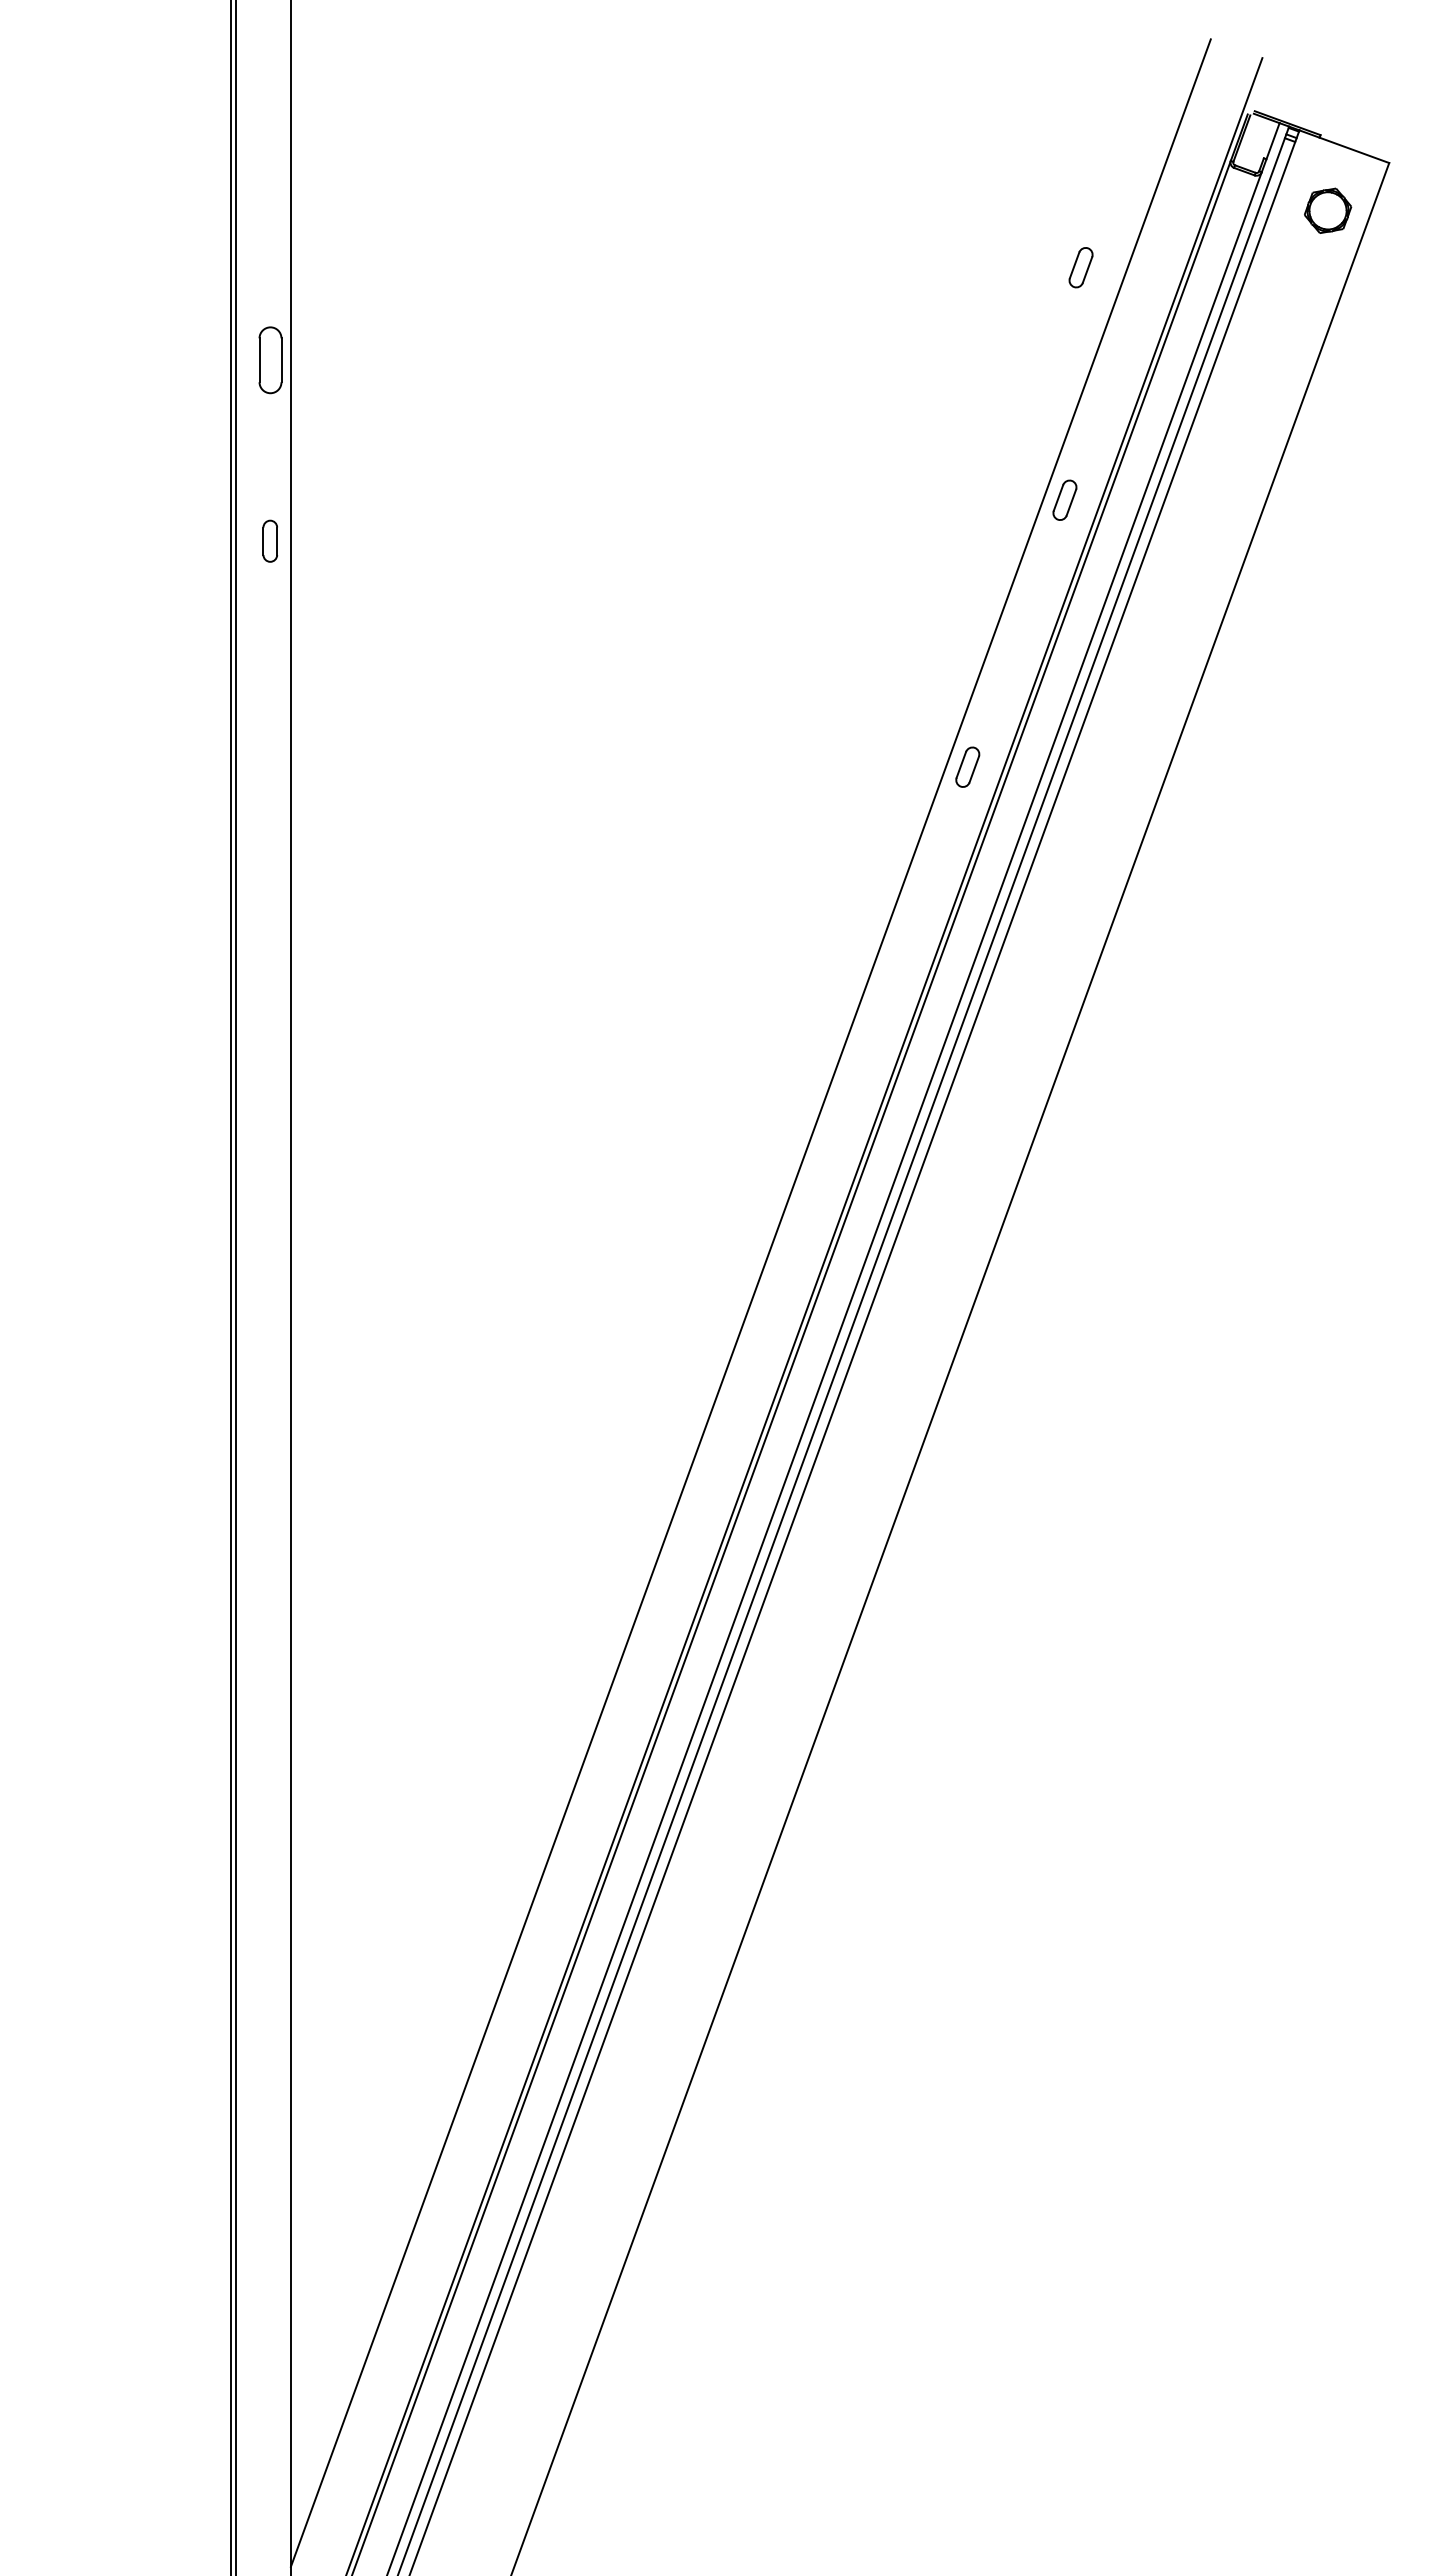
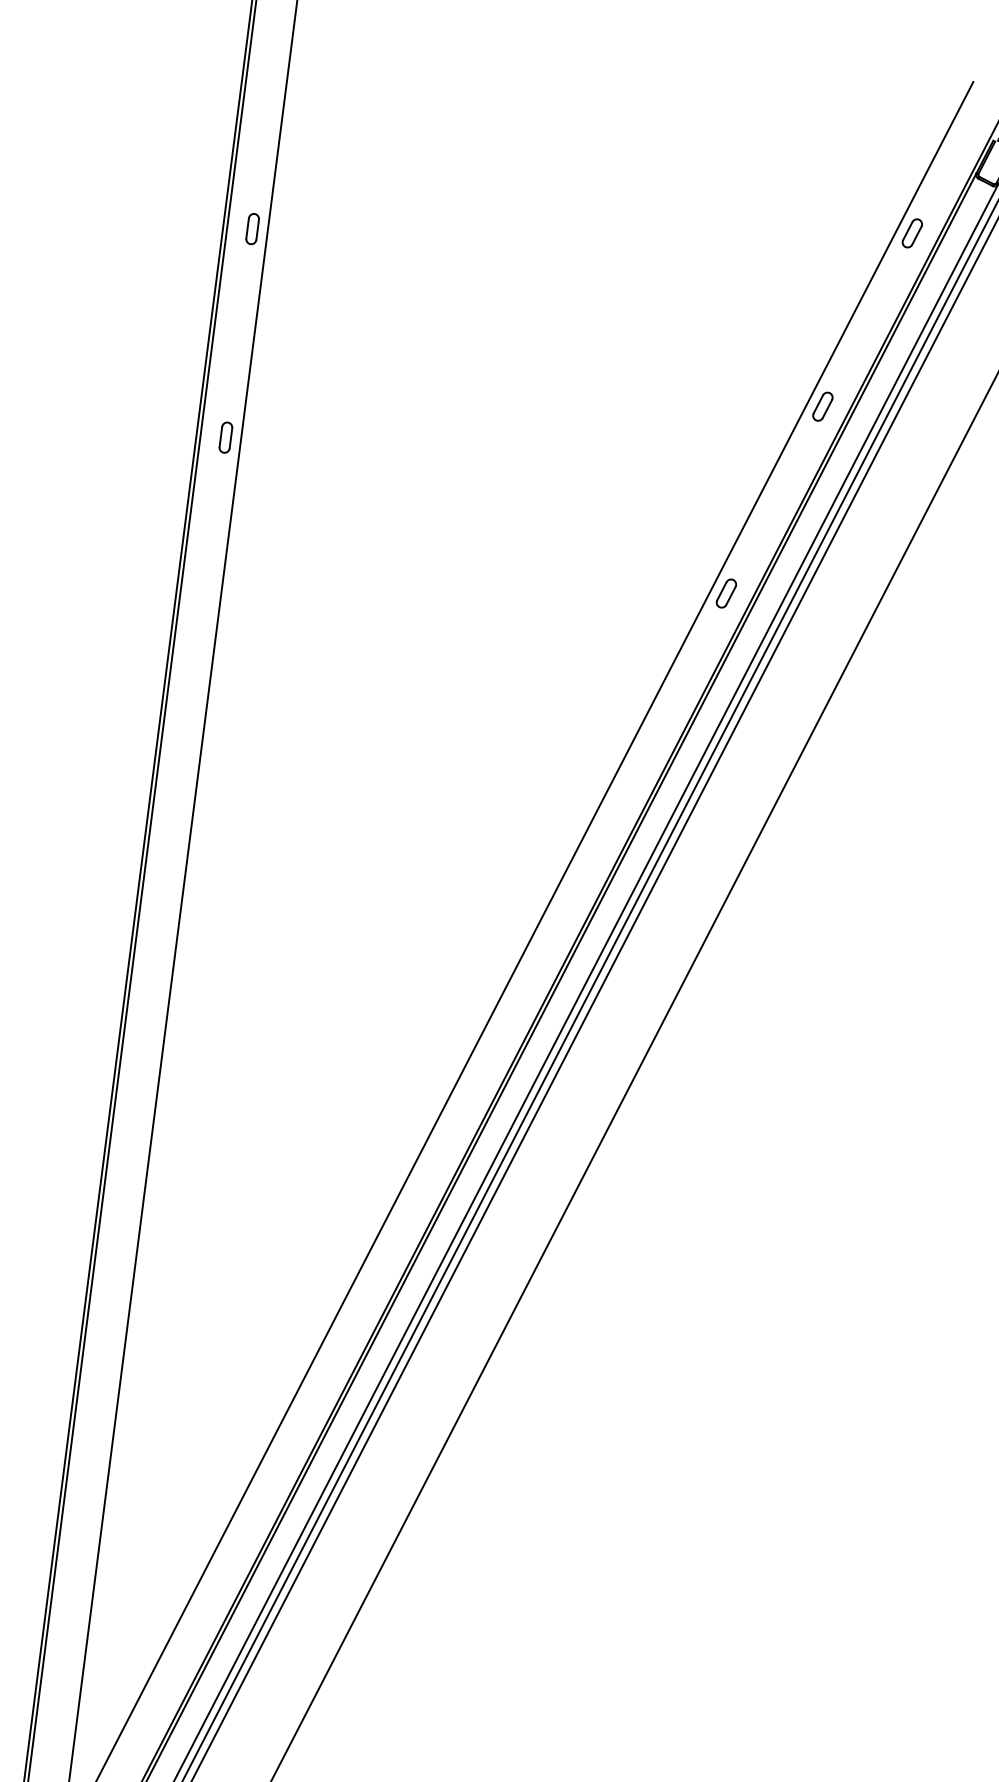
part: (1080, 267) -> (911, 233), moved
part: (269, 359) -> (252, 228), size x0.62
part: (269, 540) -> (225, 437), moved

